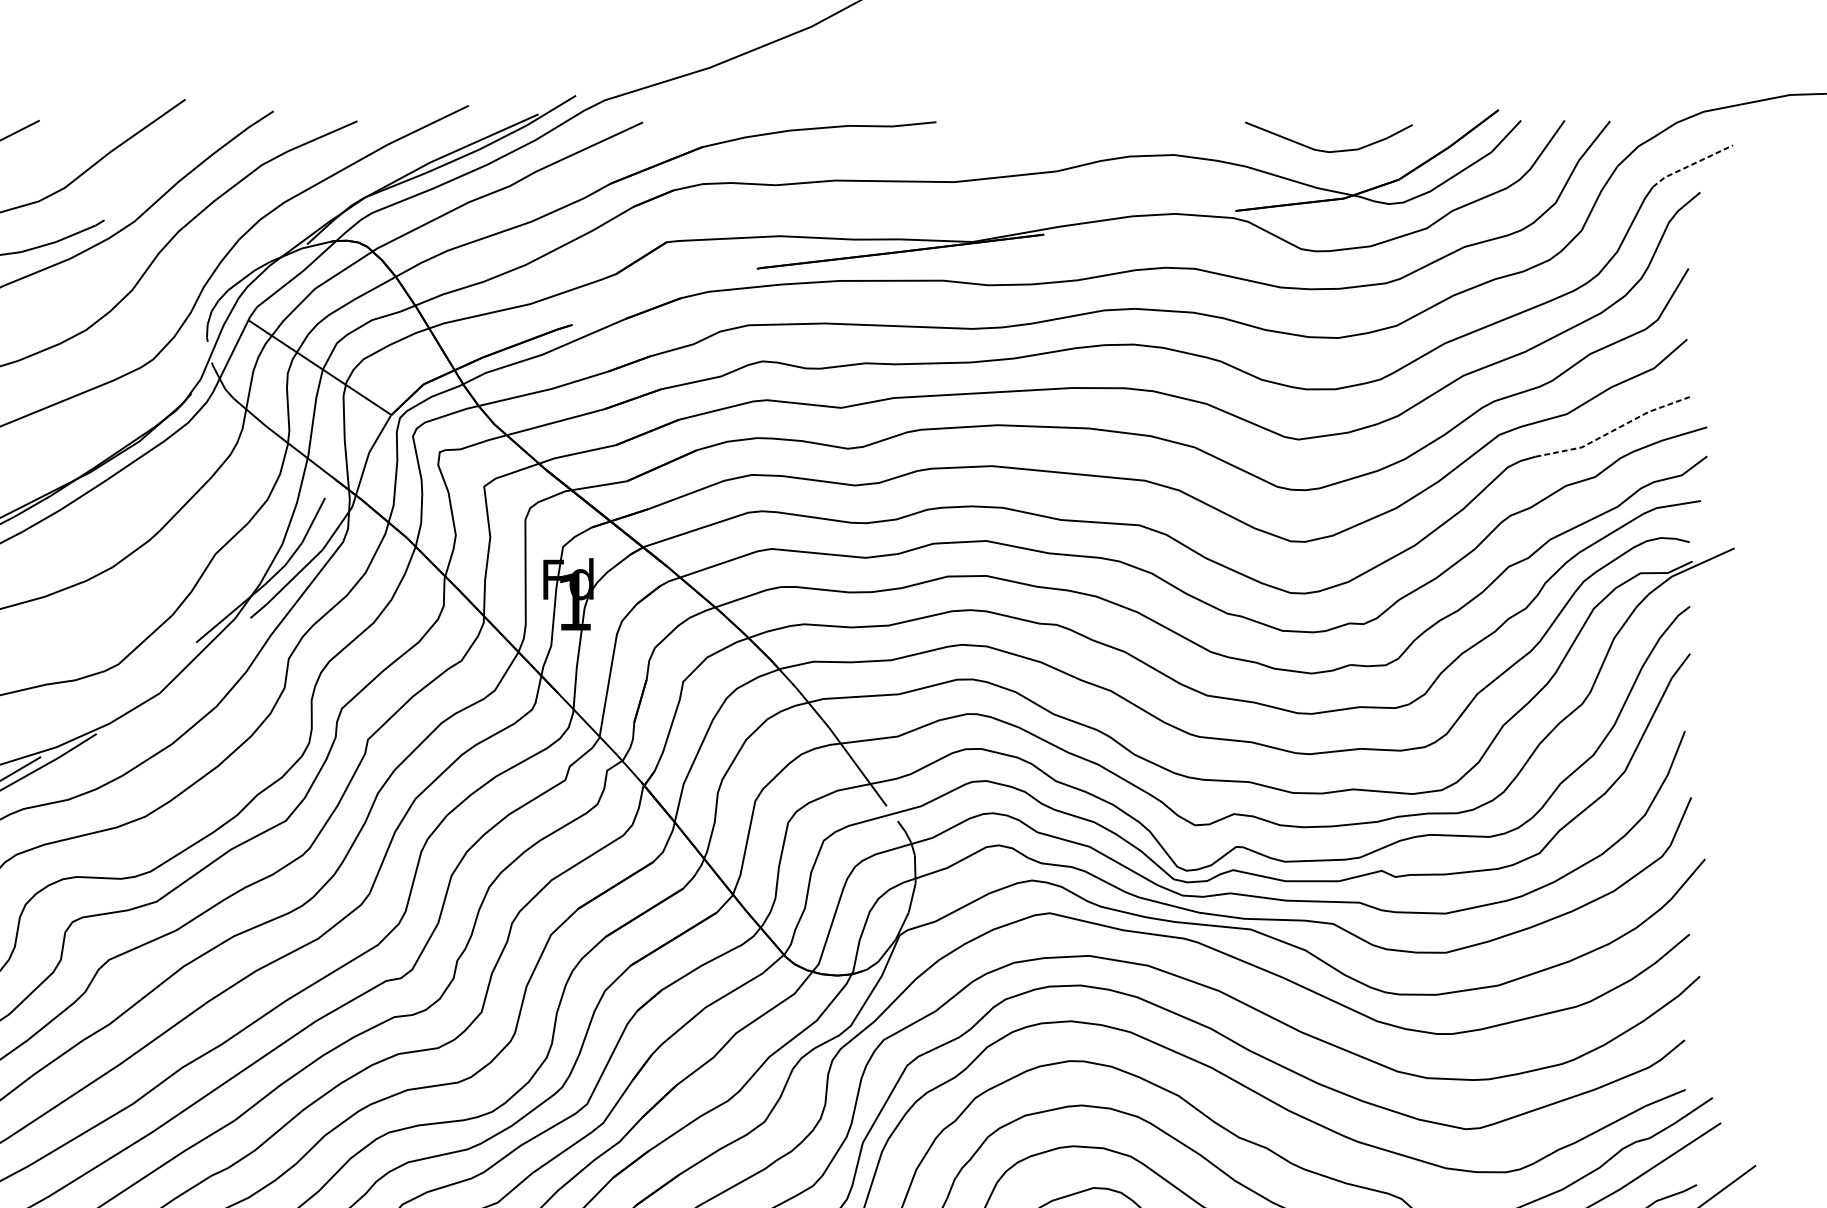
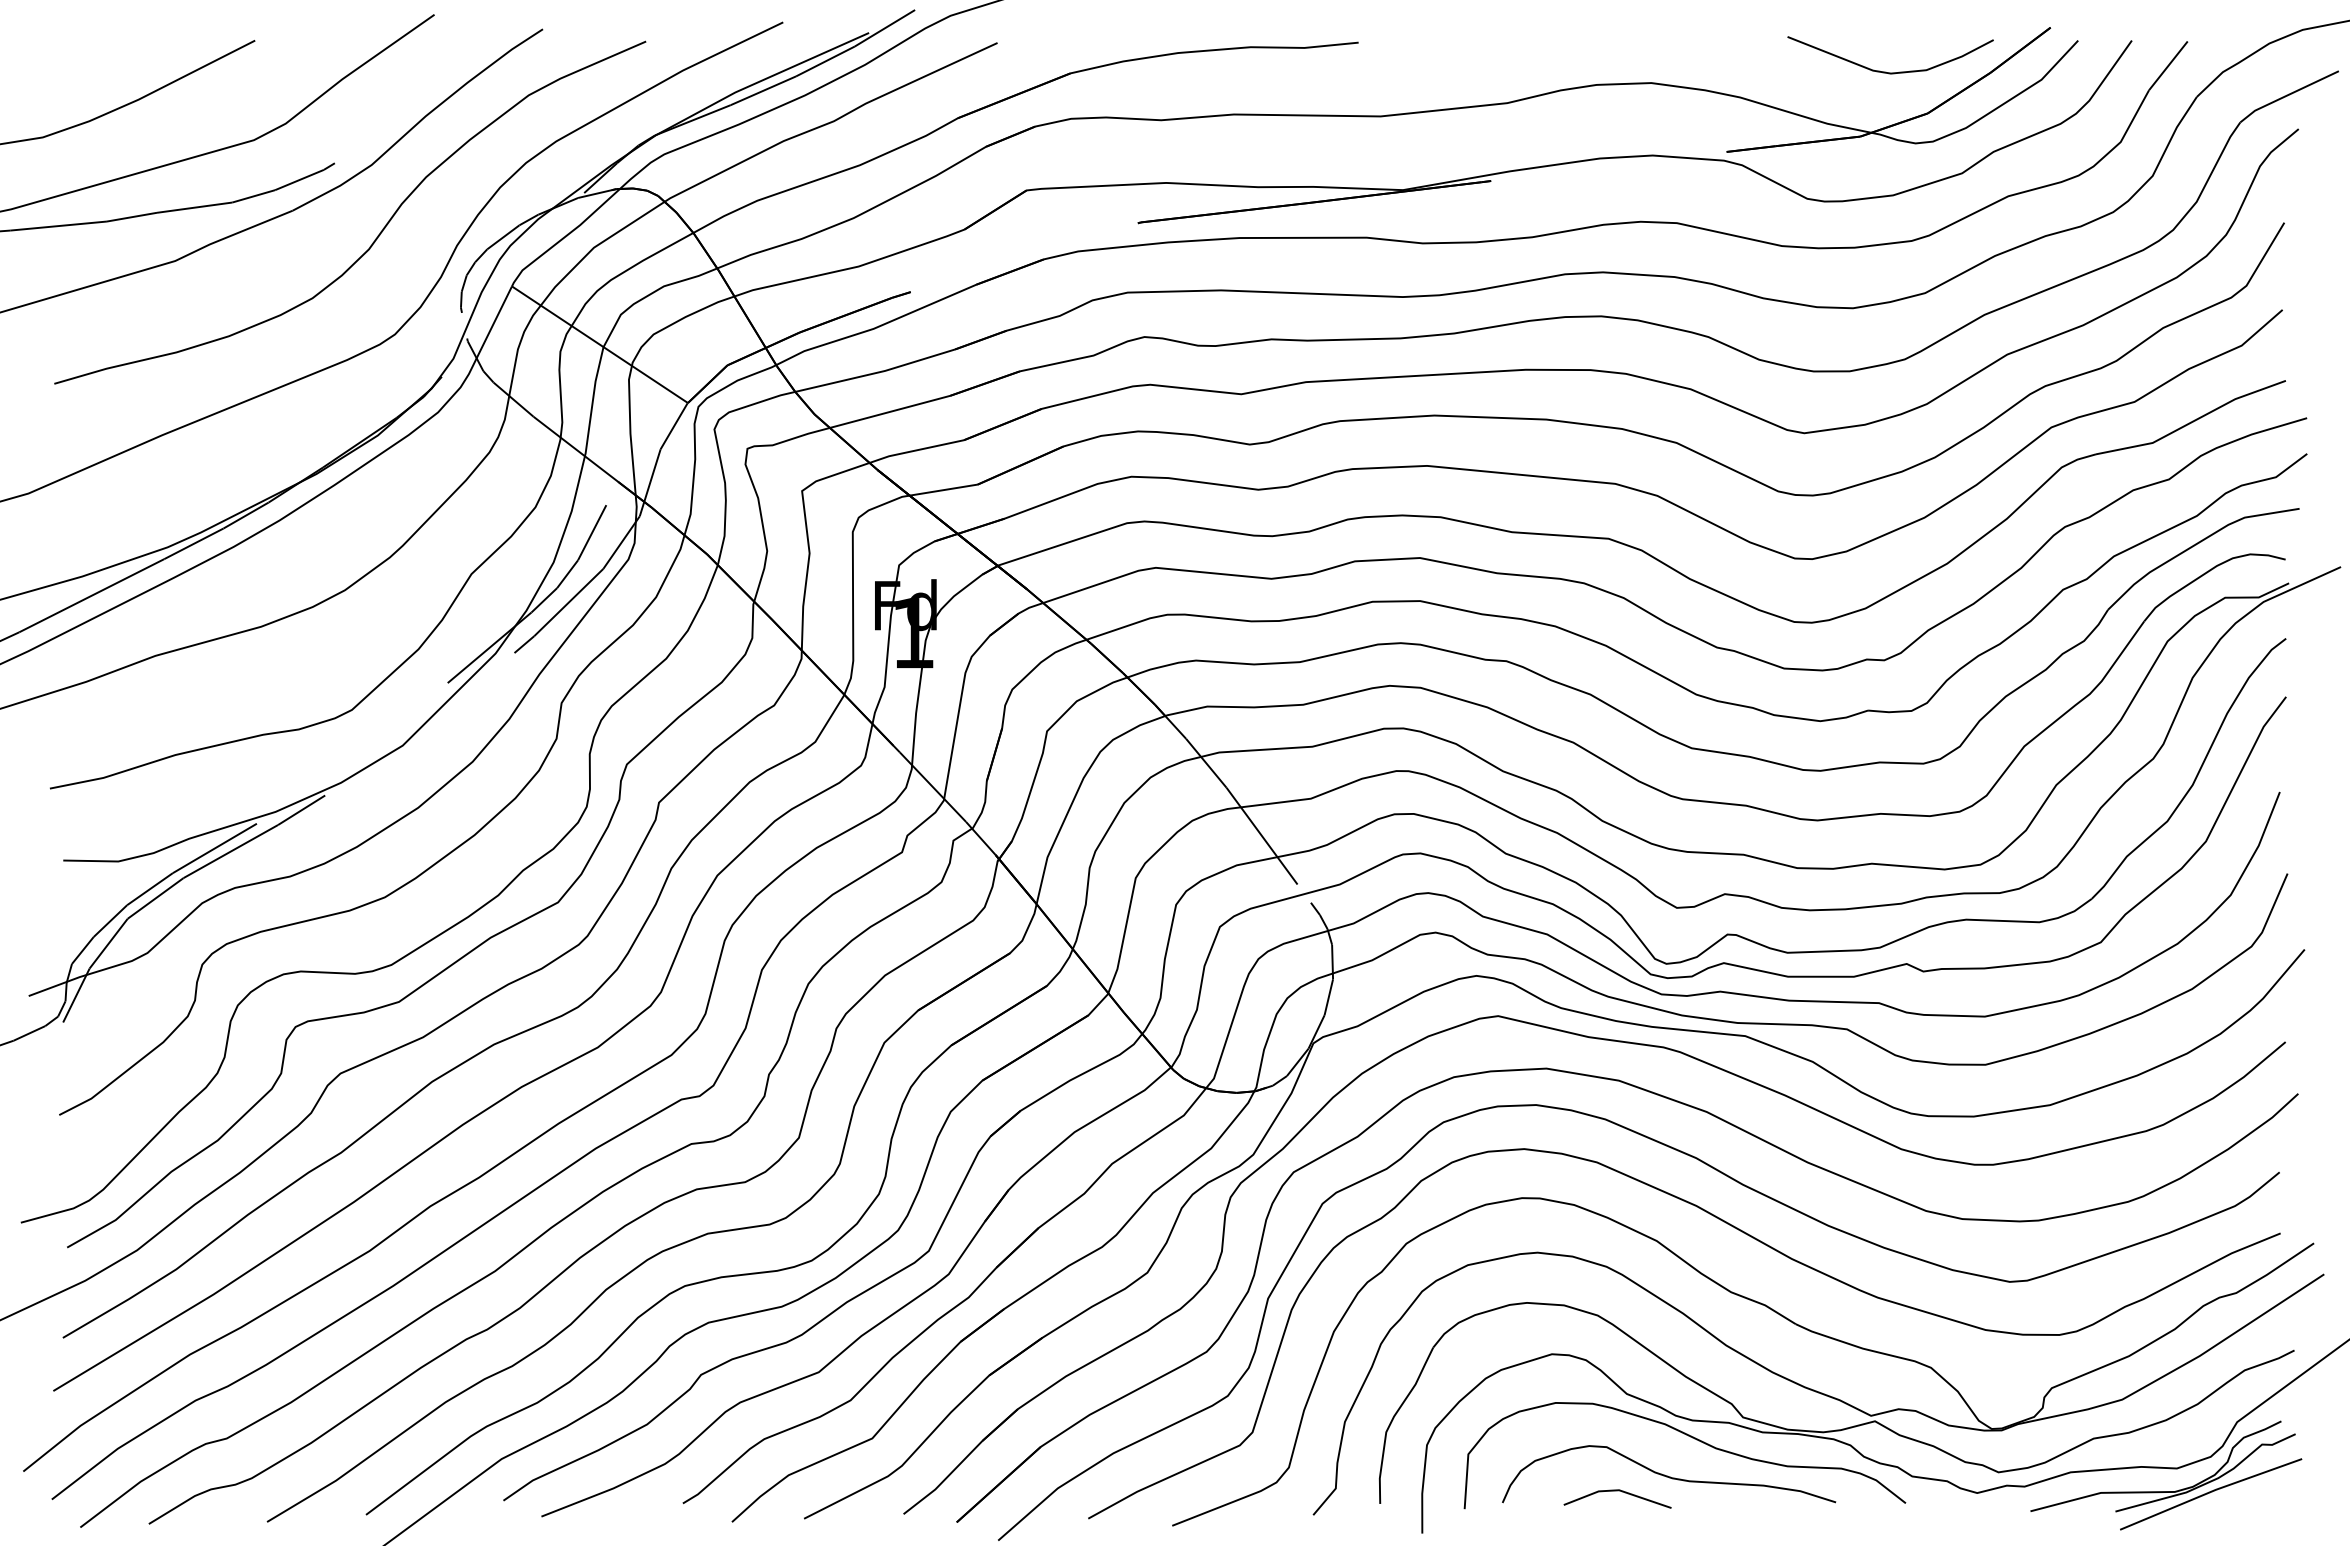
curve: (1324, 150) -> (1885, 71), moved
line: (1692, 164) -> (2288, 94), dashed -> solid
line: (1614, 430) -> (2192, 421), dashed -> solid

